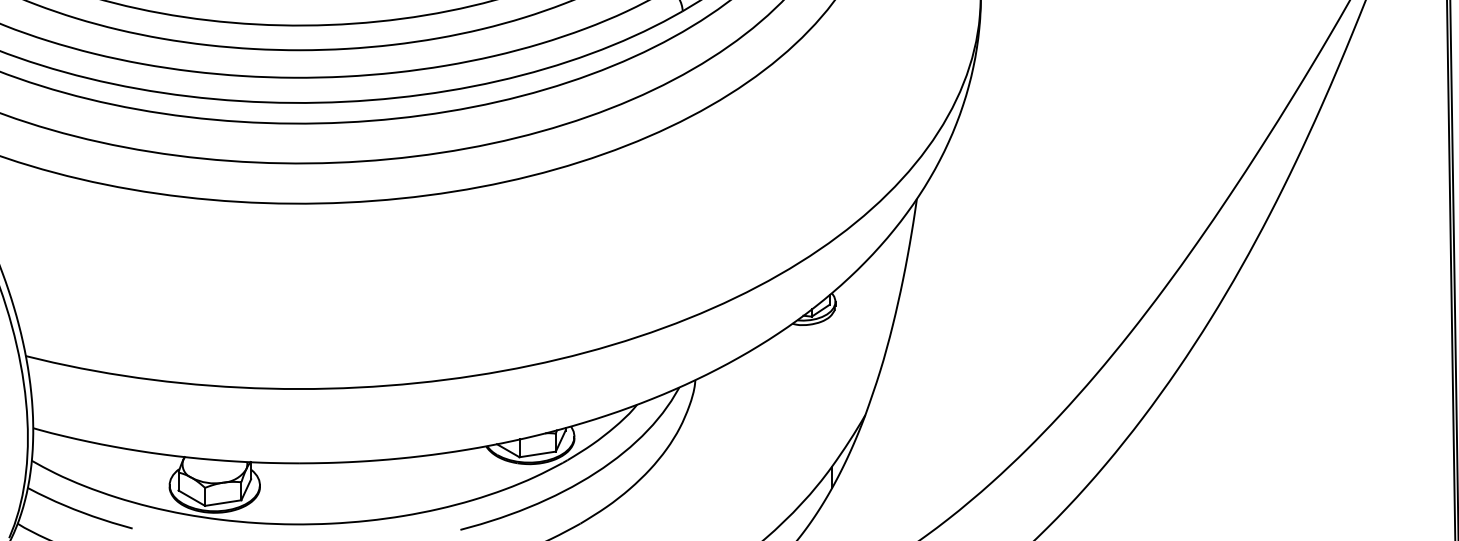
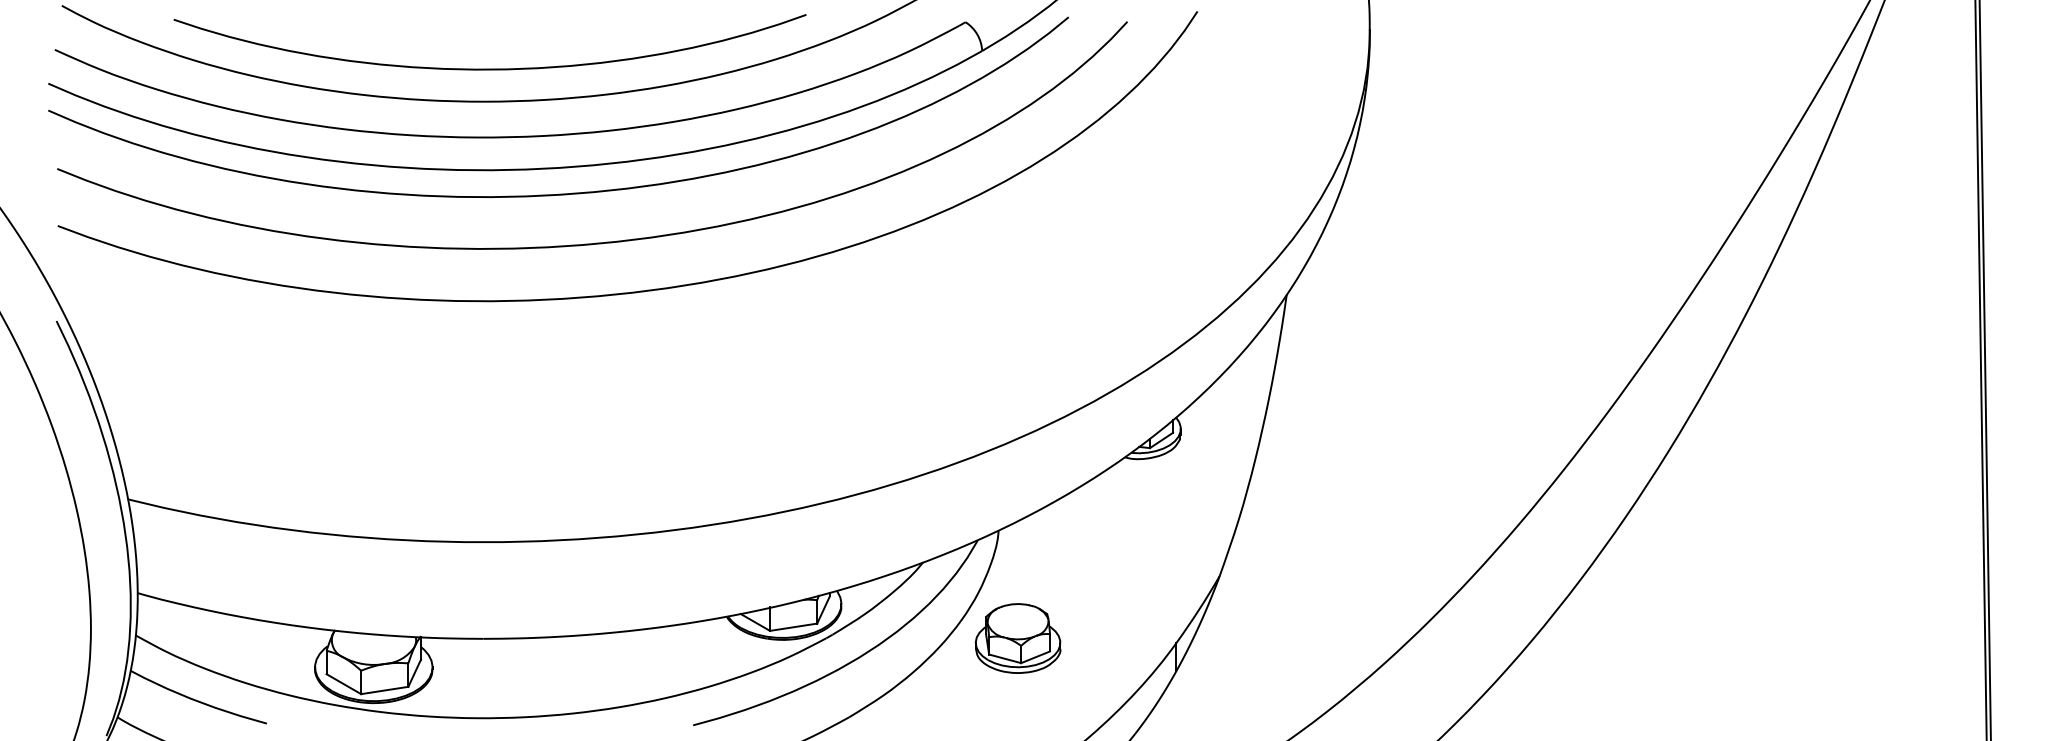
part: (709, 463) -> (1017, 638), added

